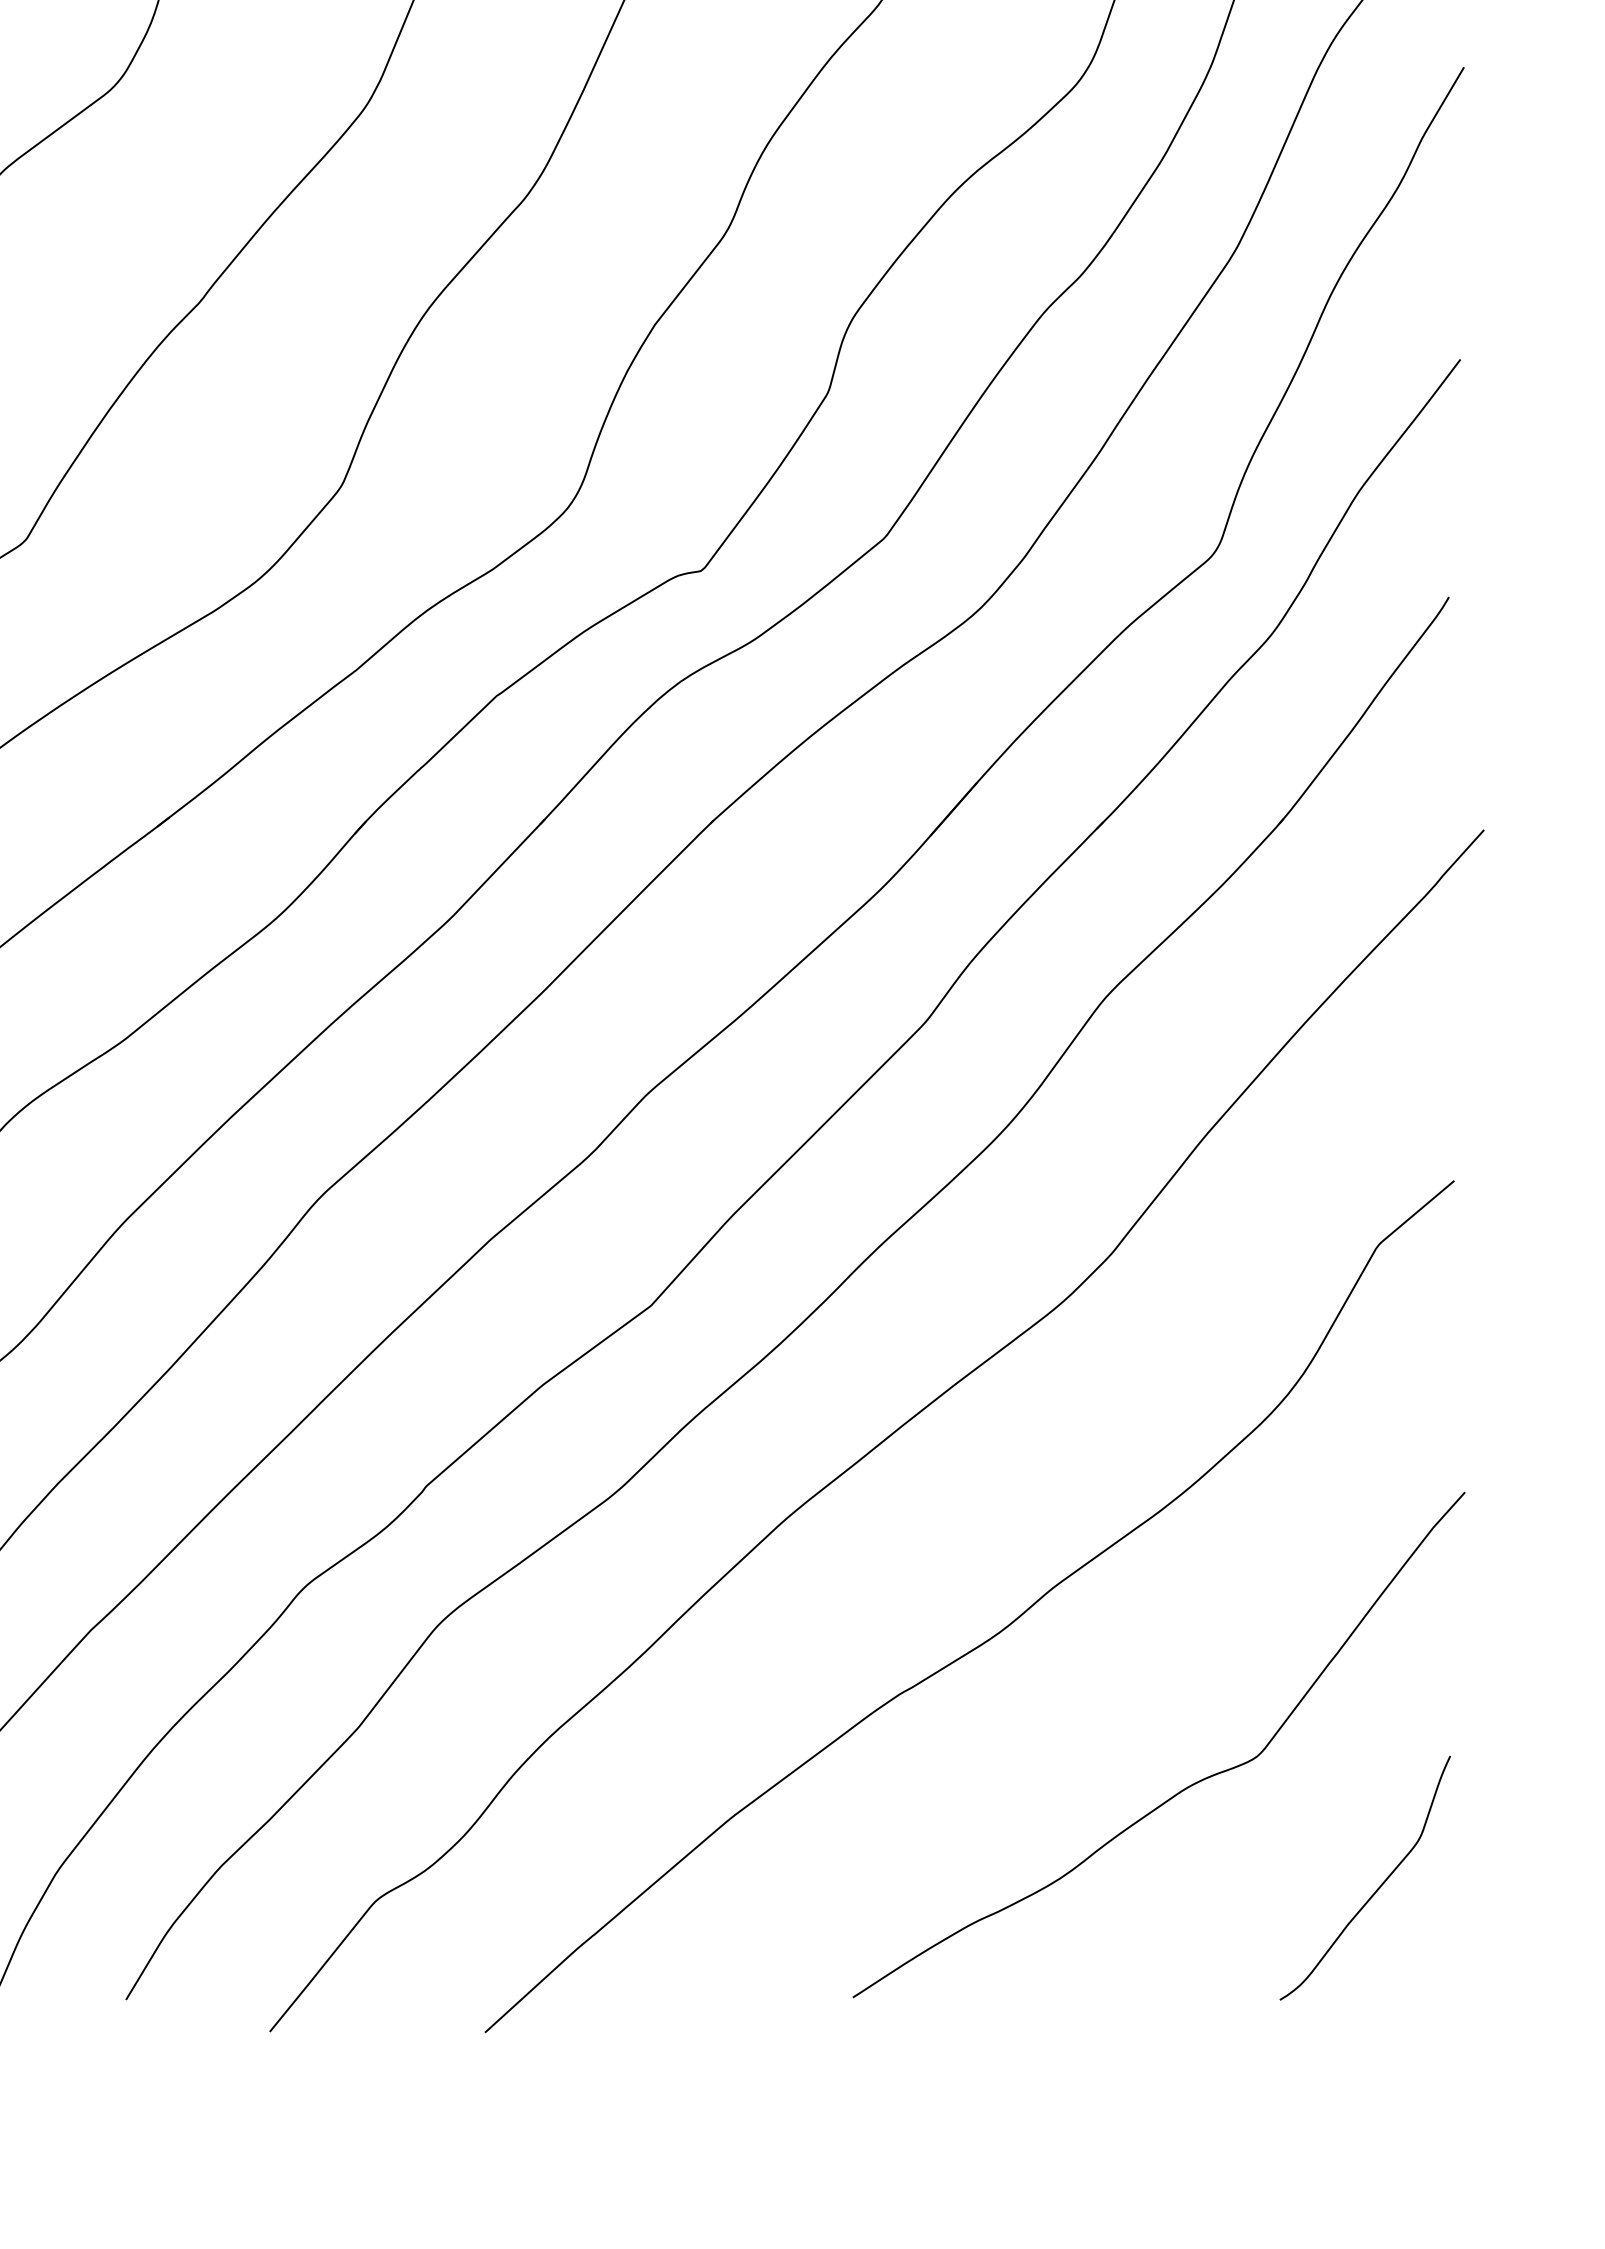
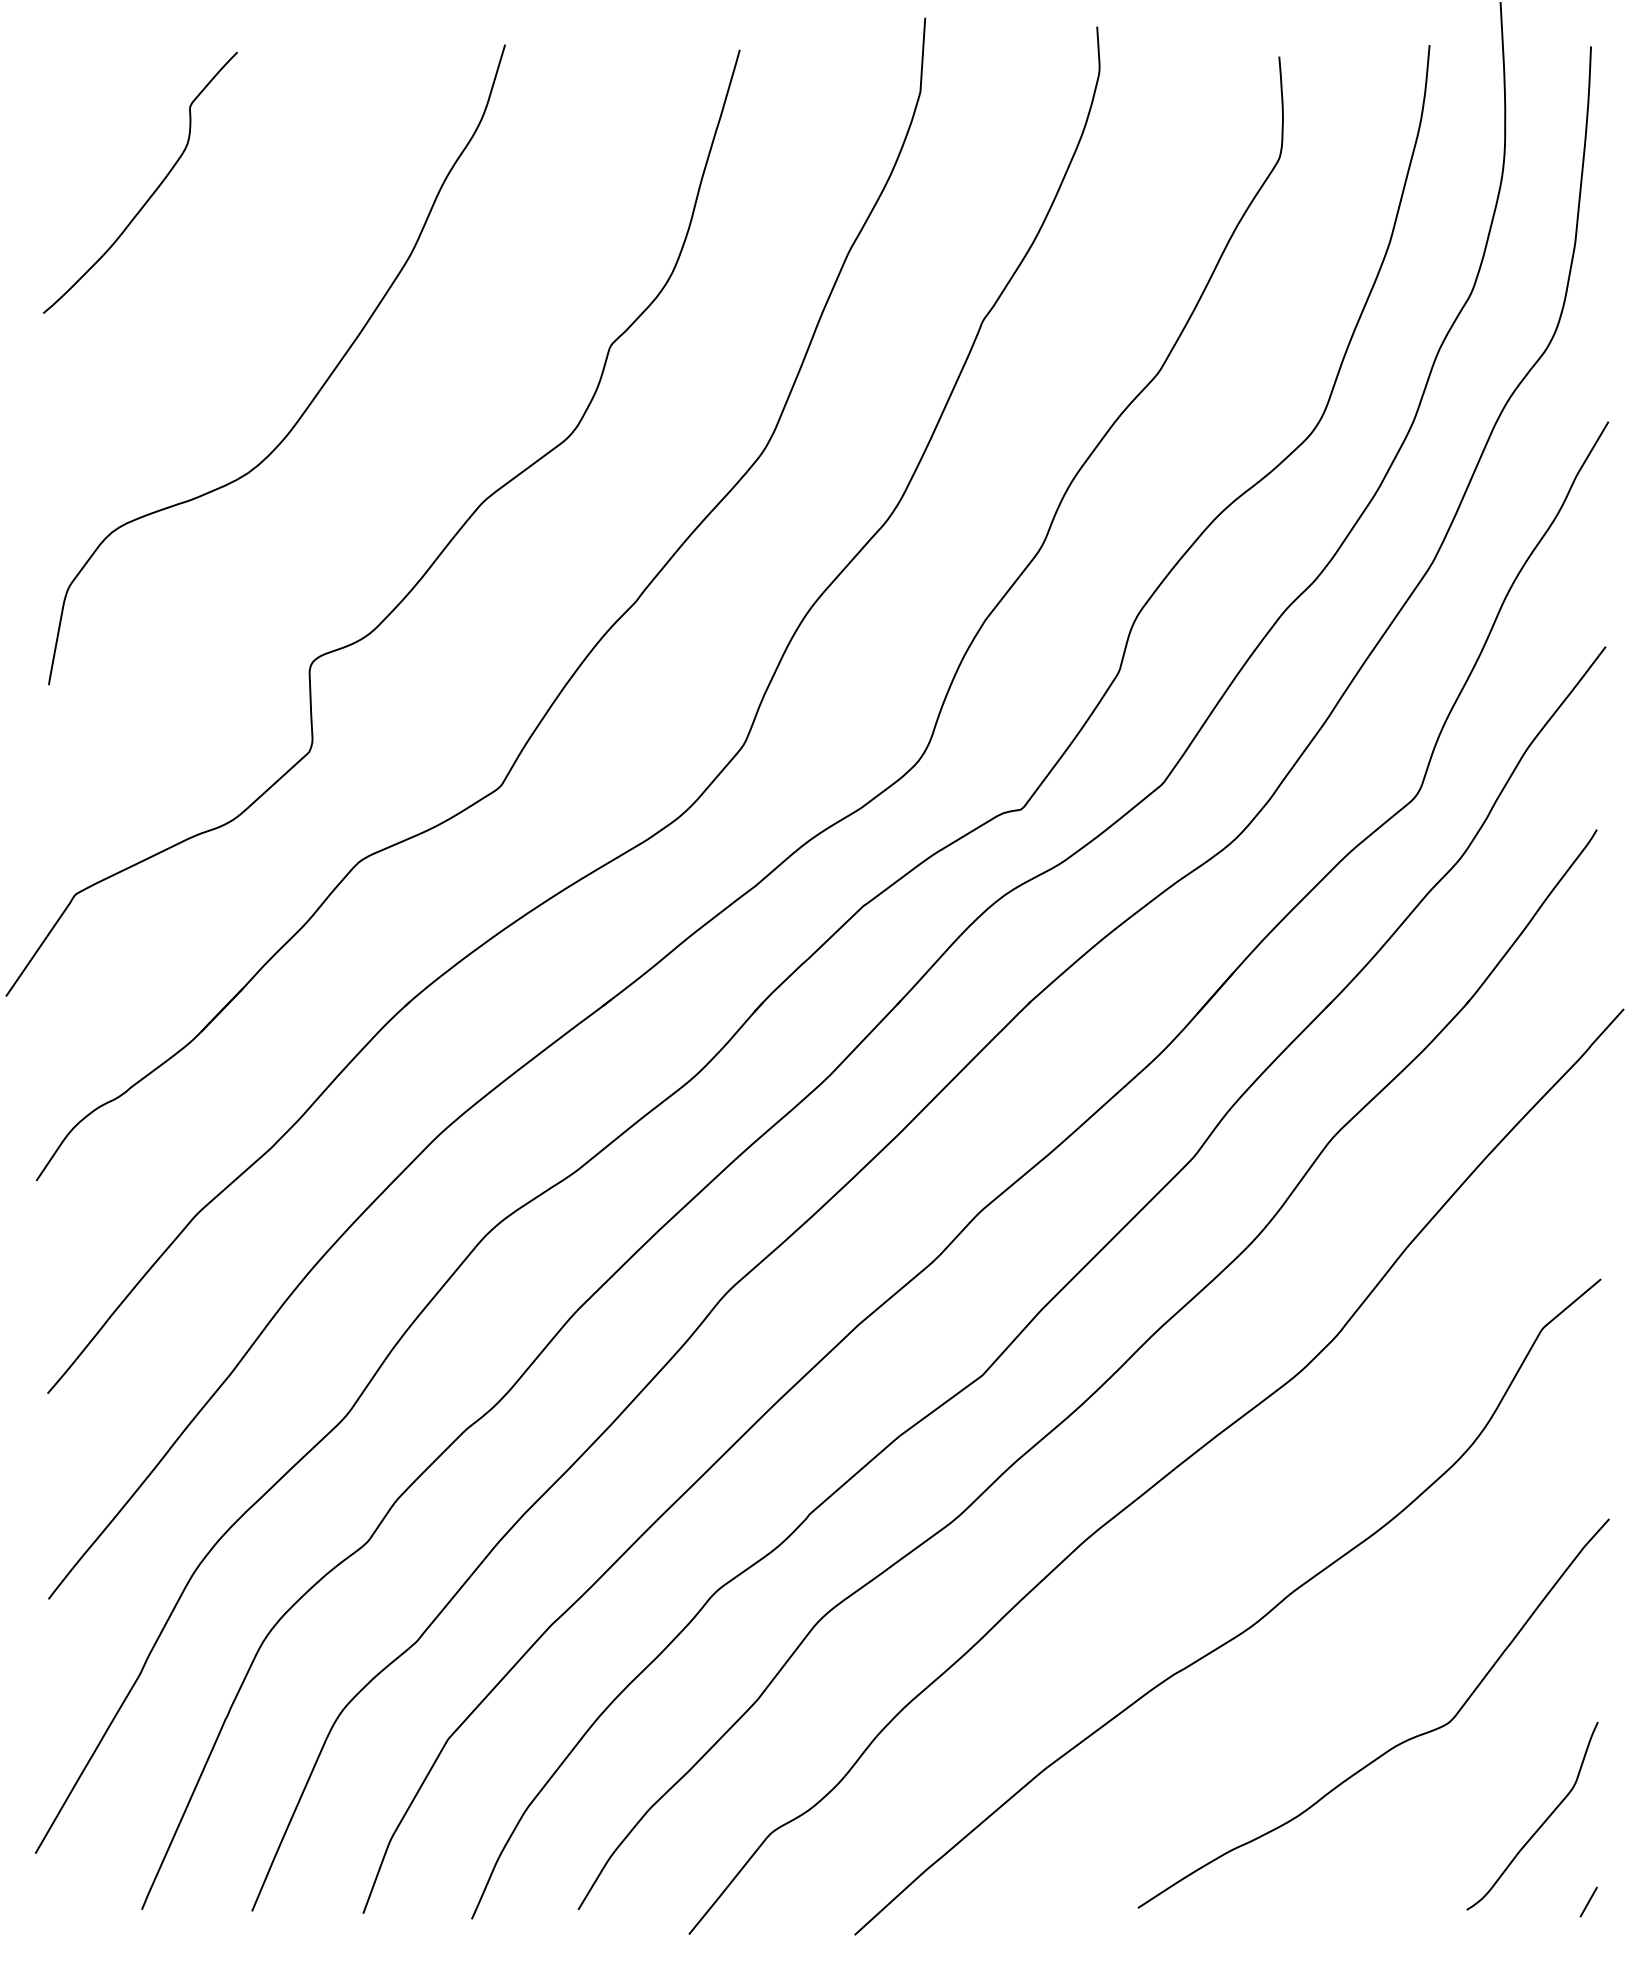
line: (1438, 1989) -> (1588, 1901), added

